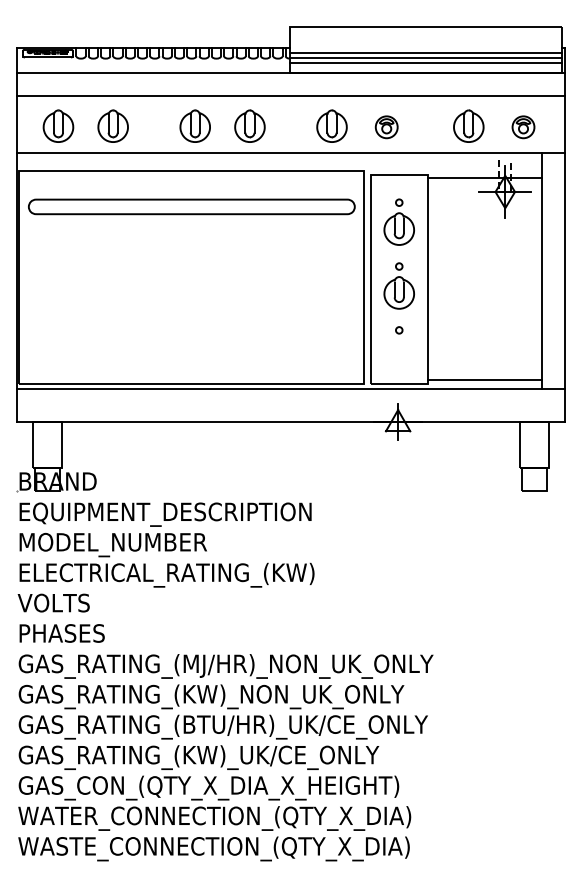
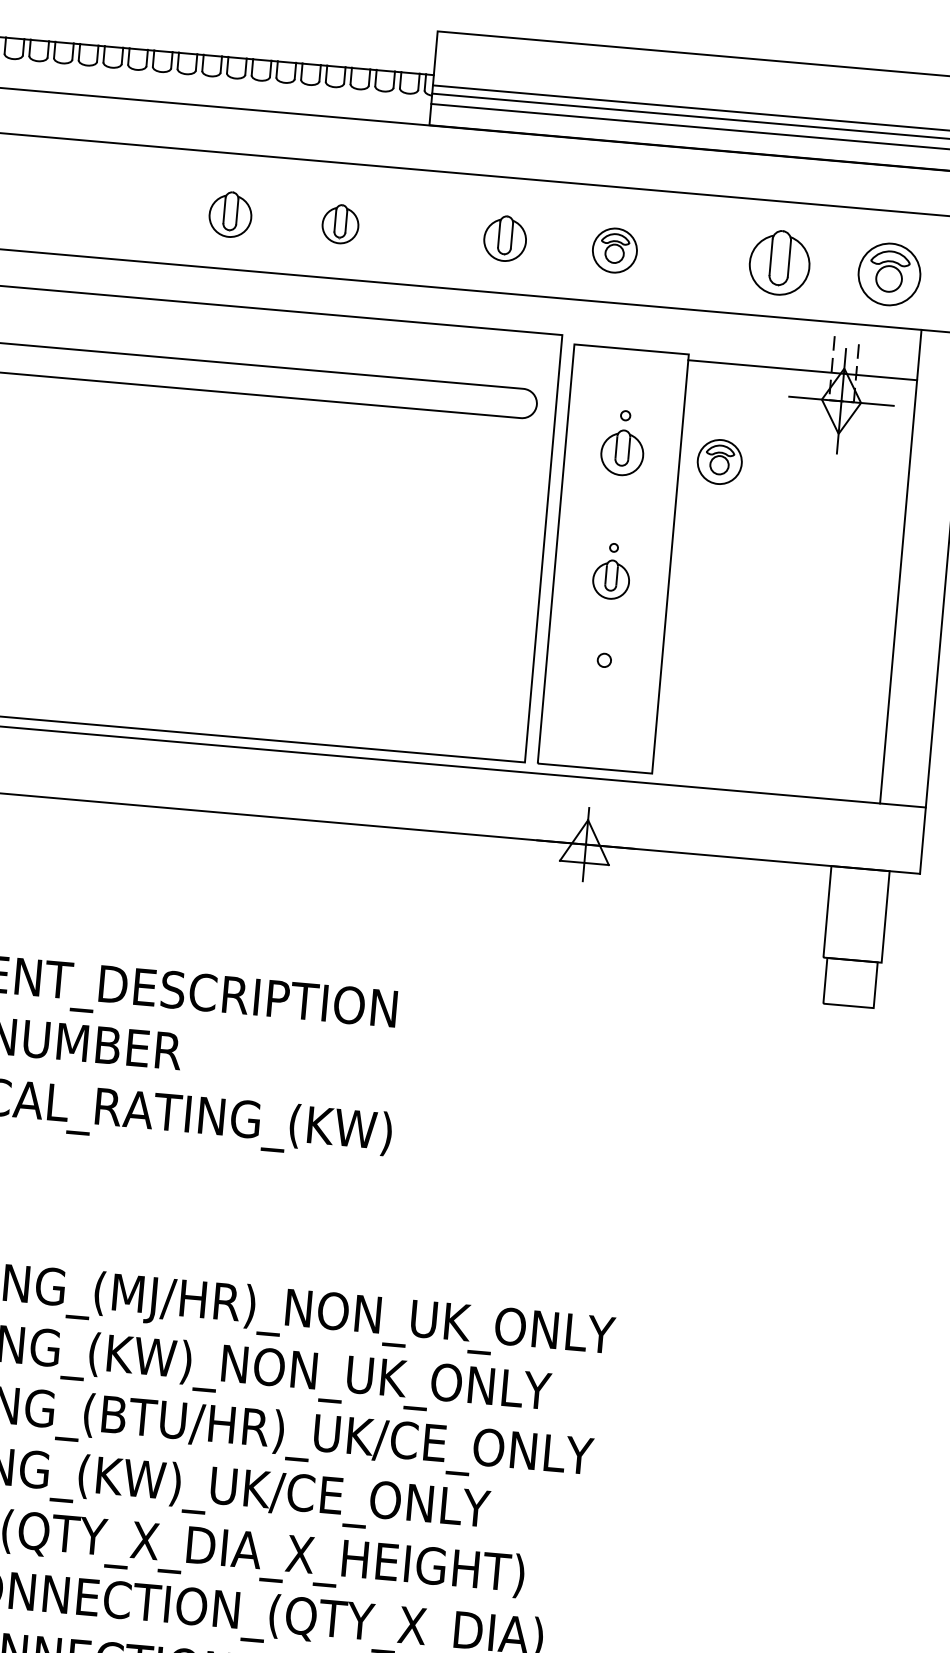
part: (112, 125) -> (64, 198), removed
part: (194, 125) -> (229, 213), size x0.7
part: (249, 125) -> (339, 222), size x0.6
part: (331, 125) -> (504, 237), size x0.7
part: (523, 127) -> (889, 274), size x1.4
part: (398, 221) -> (621, 441), size x0.7
part: (447, 227) -> (719, 462), added
part: (398, 285) -> (610, 570), size x0.6
line: (484, 380) -> (766, 775), removed

